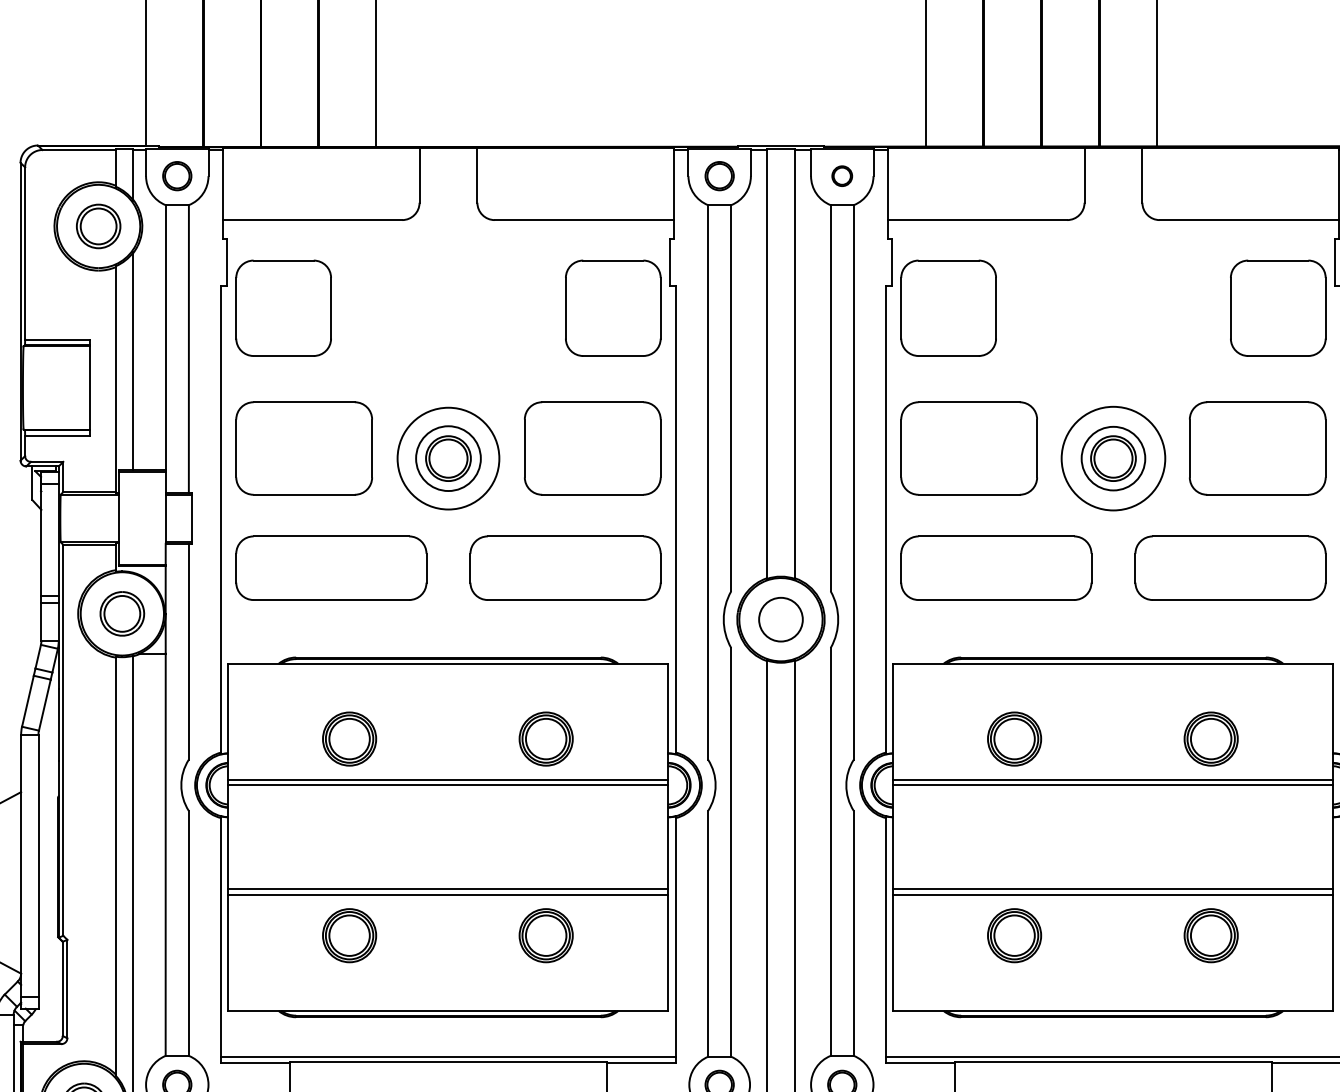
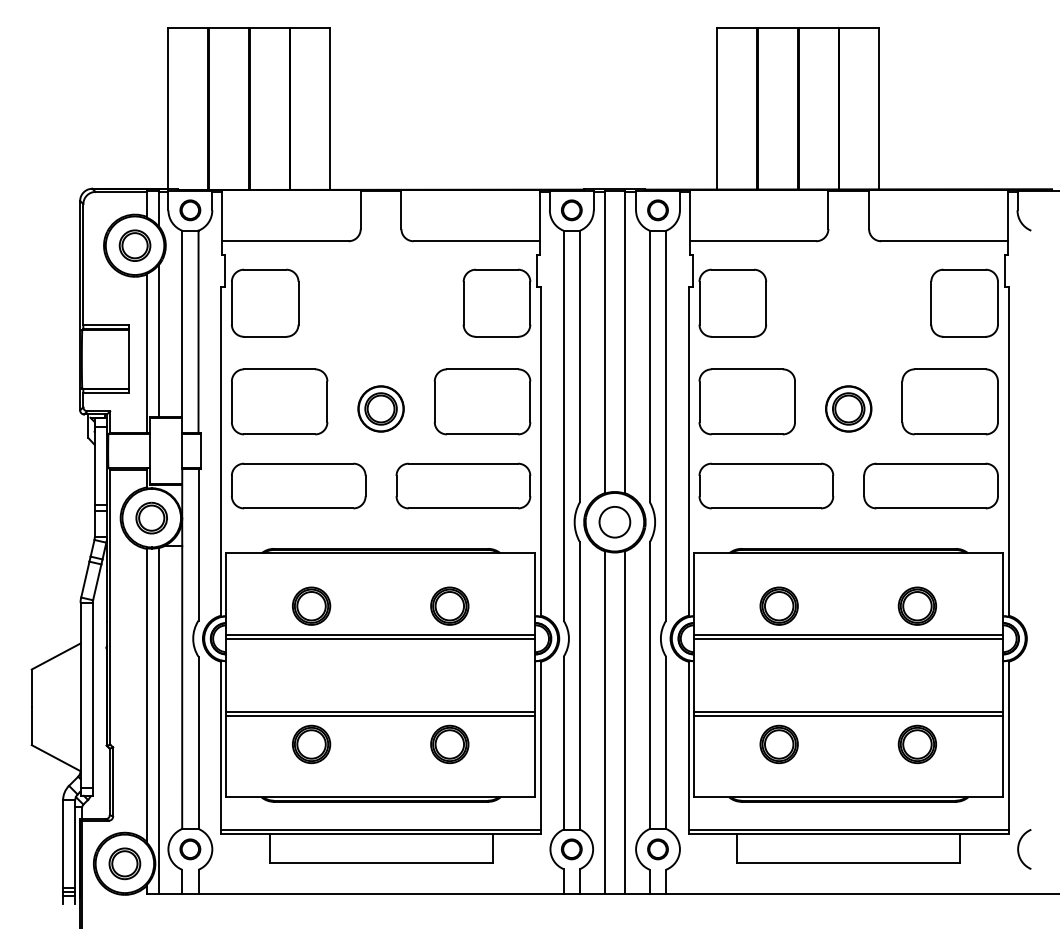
part: (841, 176) -> (657, 210), size x1.43
circle: (447, 457) -> (380, 408), size x0.62
circle: (1113, 457) -> (848, 408), size x0.62

